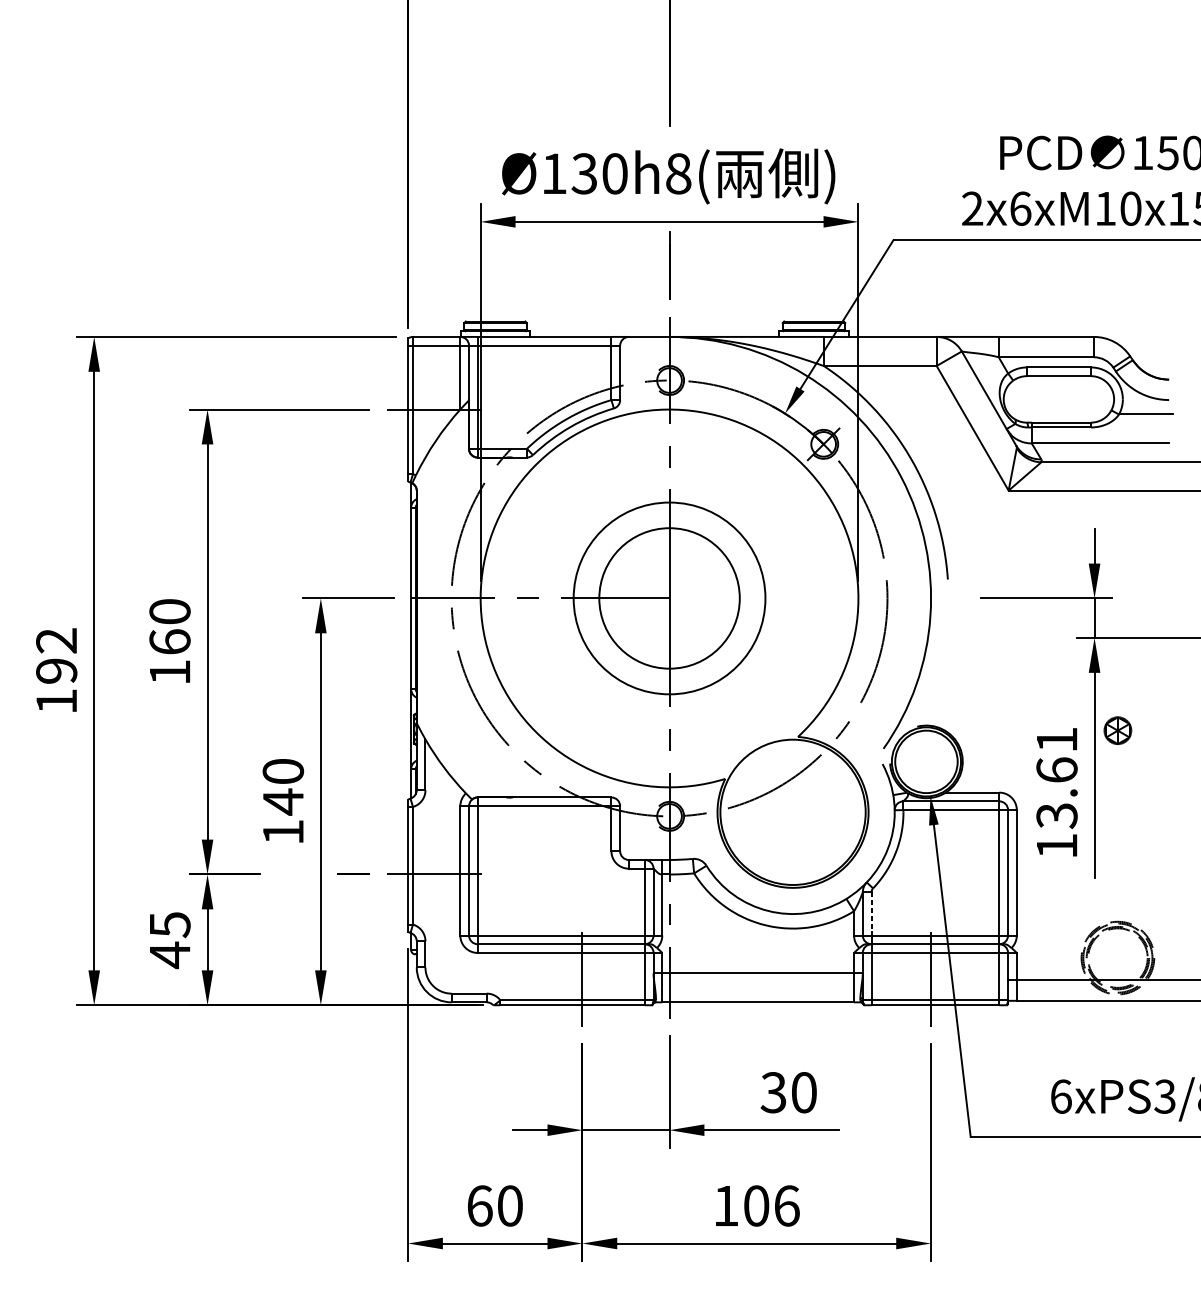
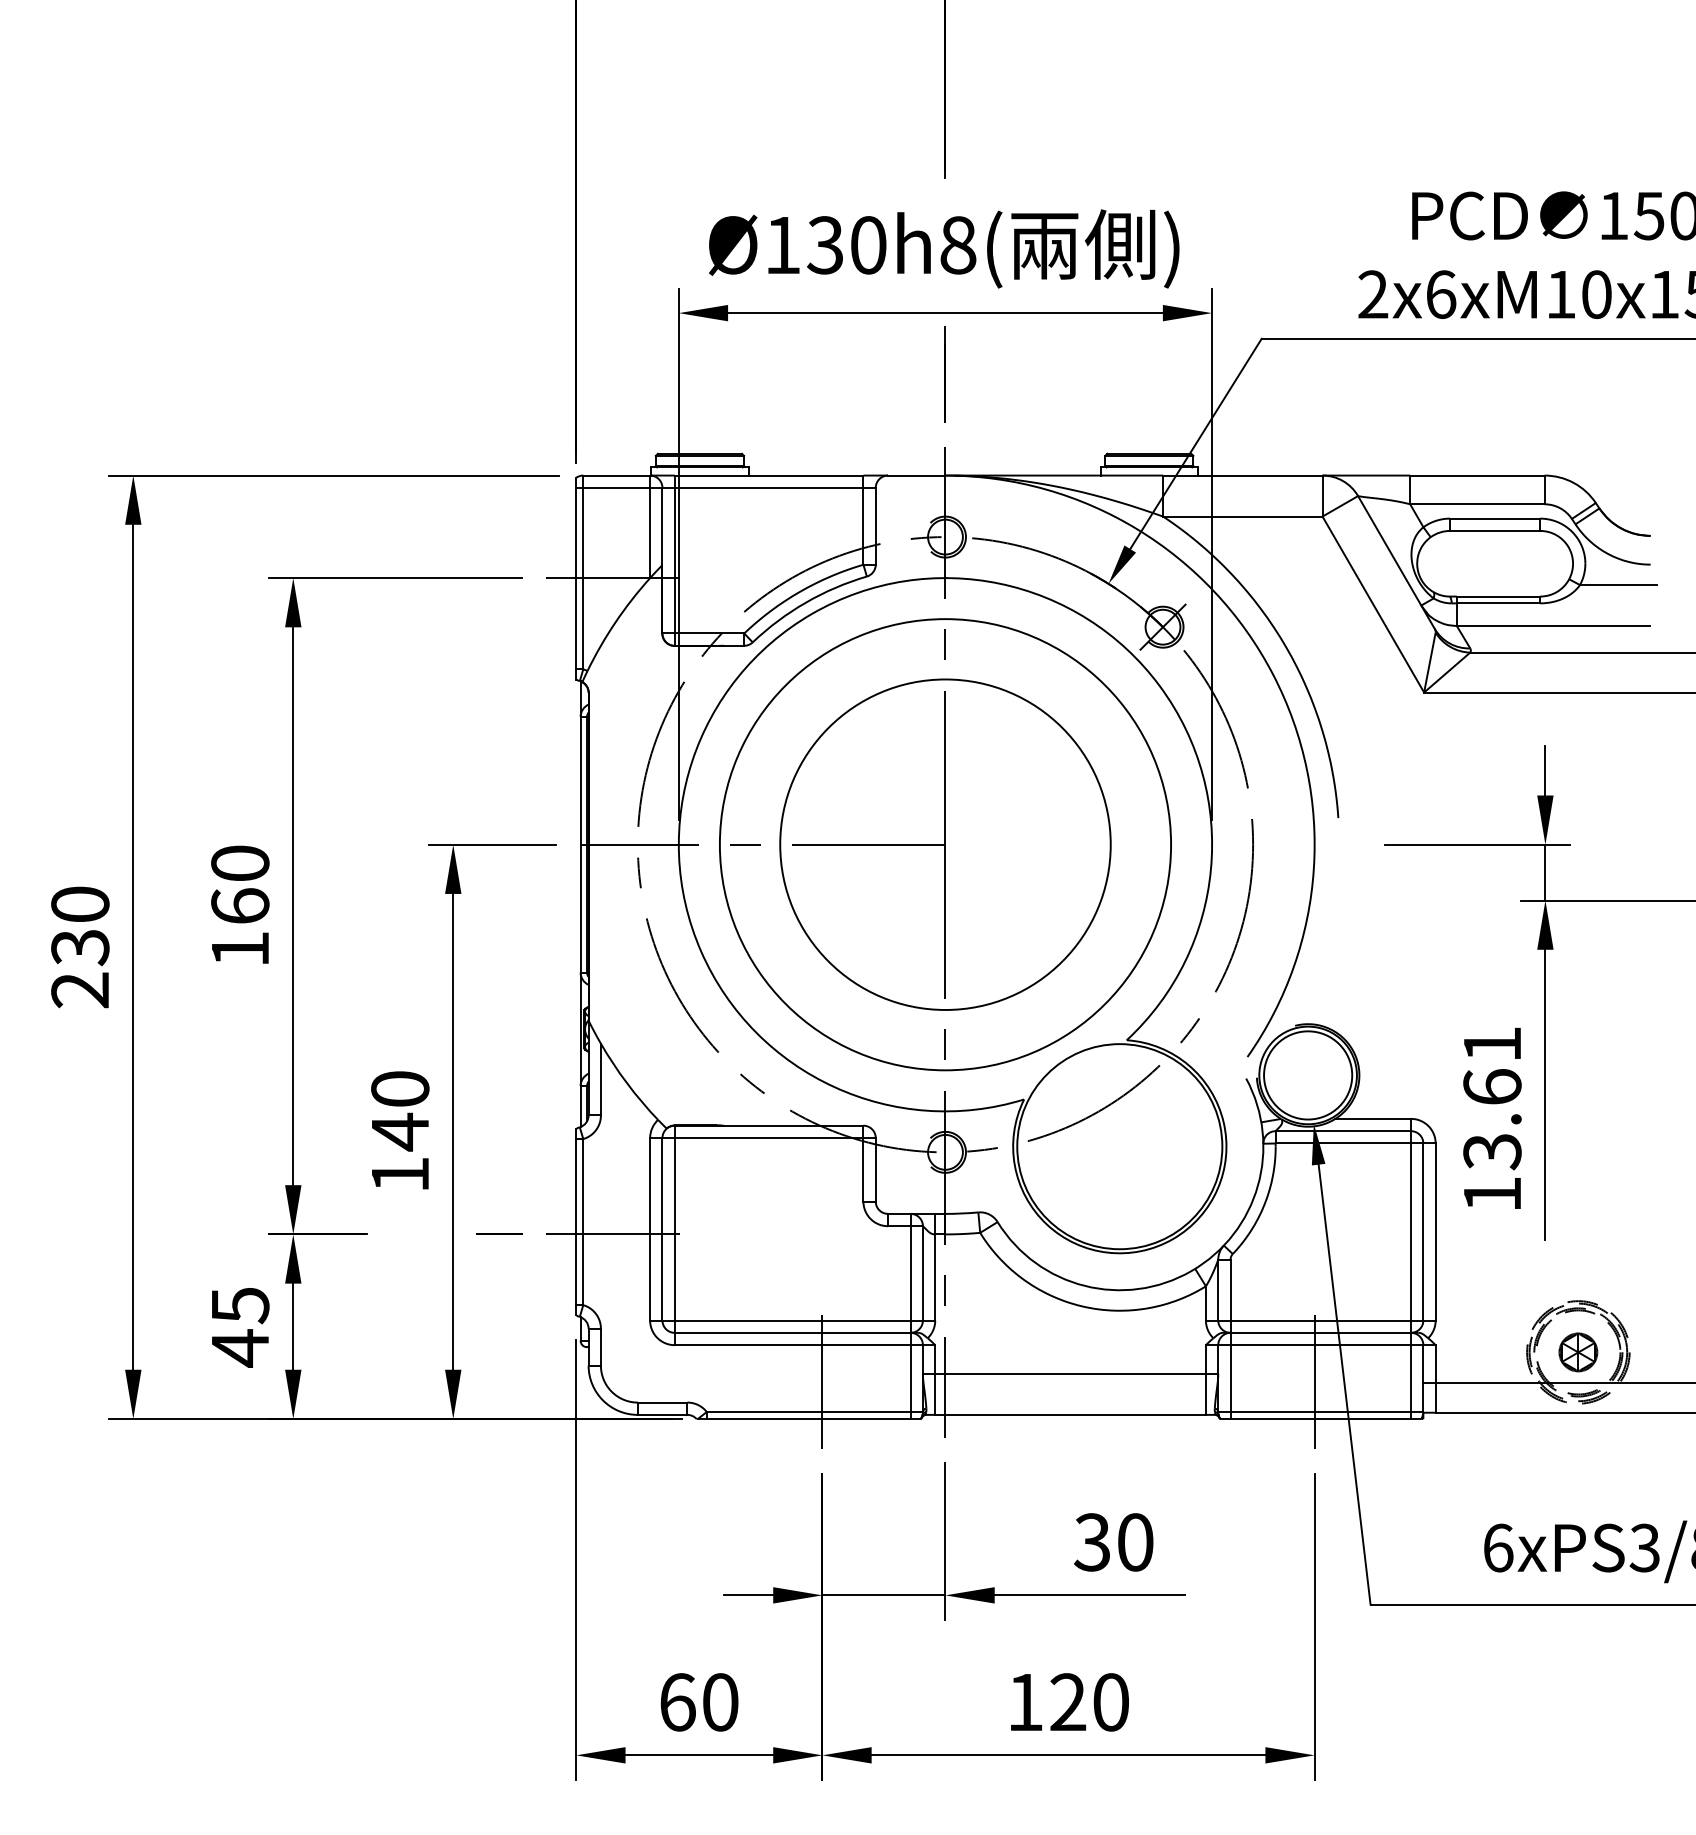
circle: (669, 598) -> (945, 844), size x1.67
circle: (669, 598) -> (945, 844), size x1.67
text: (56, 671) -> (80, 947), 192 -> 230
part: (1117, 730) -> (1578, 1352), moved
line: (871, 914) -> (1230, 1290), dashed -> solid
text: (771, 1206) -> (1089, 1702), 106 -> 120

